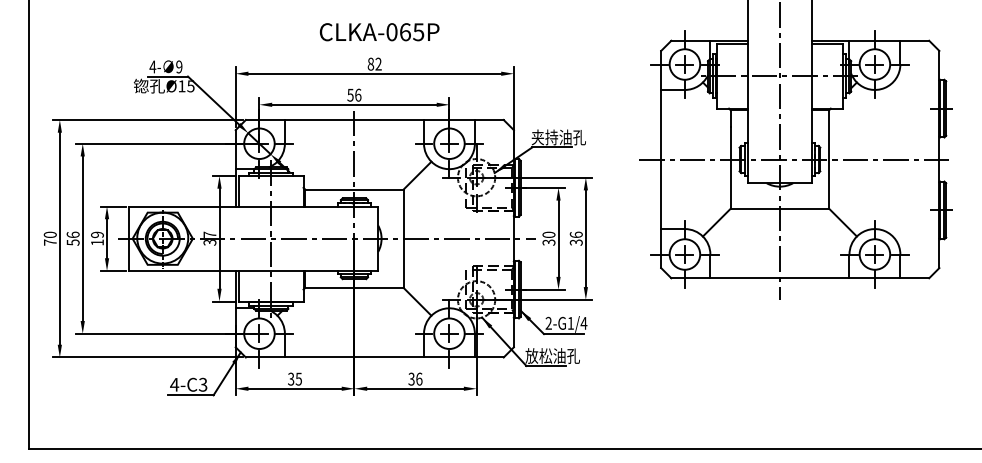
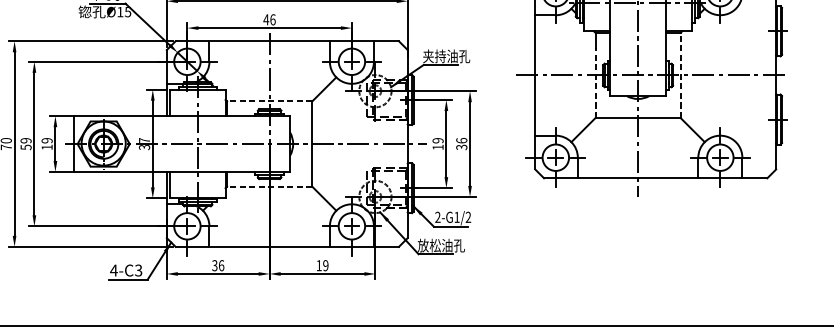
text: (350, 94) -> (266, 19), 56 -> 46
line: (829, 159) -> (681, 75), solid -> dashed
line: (730, 168) -> (595, 83), solid -> dashed
line: (353, 189) -> (268, 101), solid -> dashed
text: (72, 234) -> (25, 140), 56 -> 59
text: (548, 238) -> (437, 143), 30 -> 19
line: (353, 287) -> (268, 186), solid -> dashed
text: (583, 322) -> (468, 216), 2-G1/4 -> 2-G1/2
text: (298, 378) -> (221, 265), 35 -> 36
text: (415, 378) -> (322, 265), 36 -> 19

